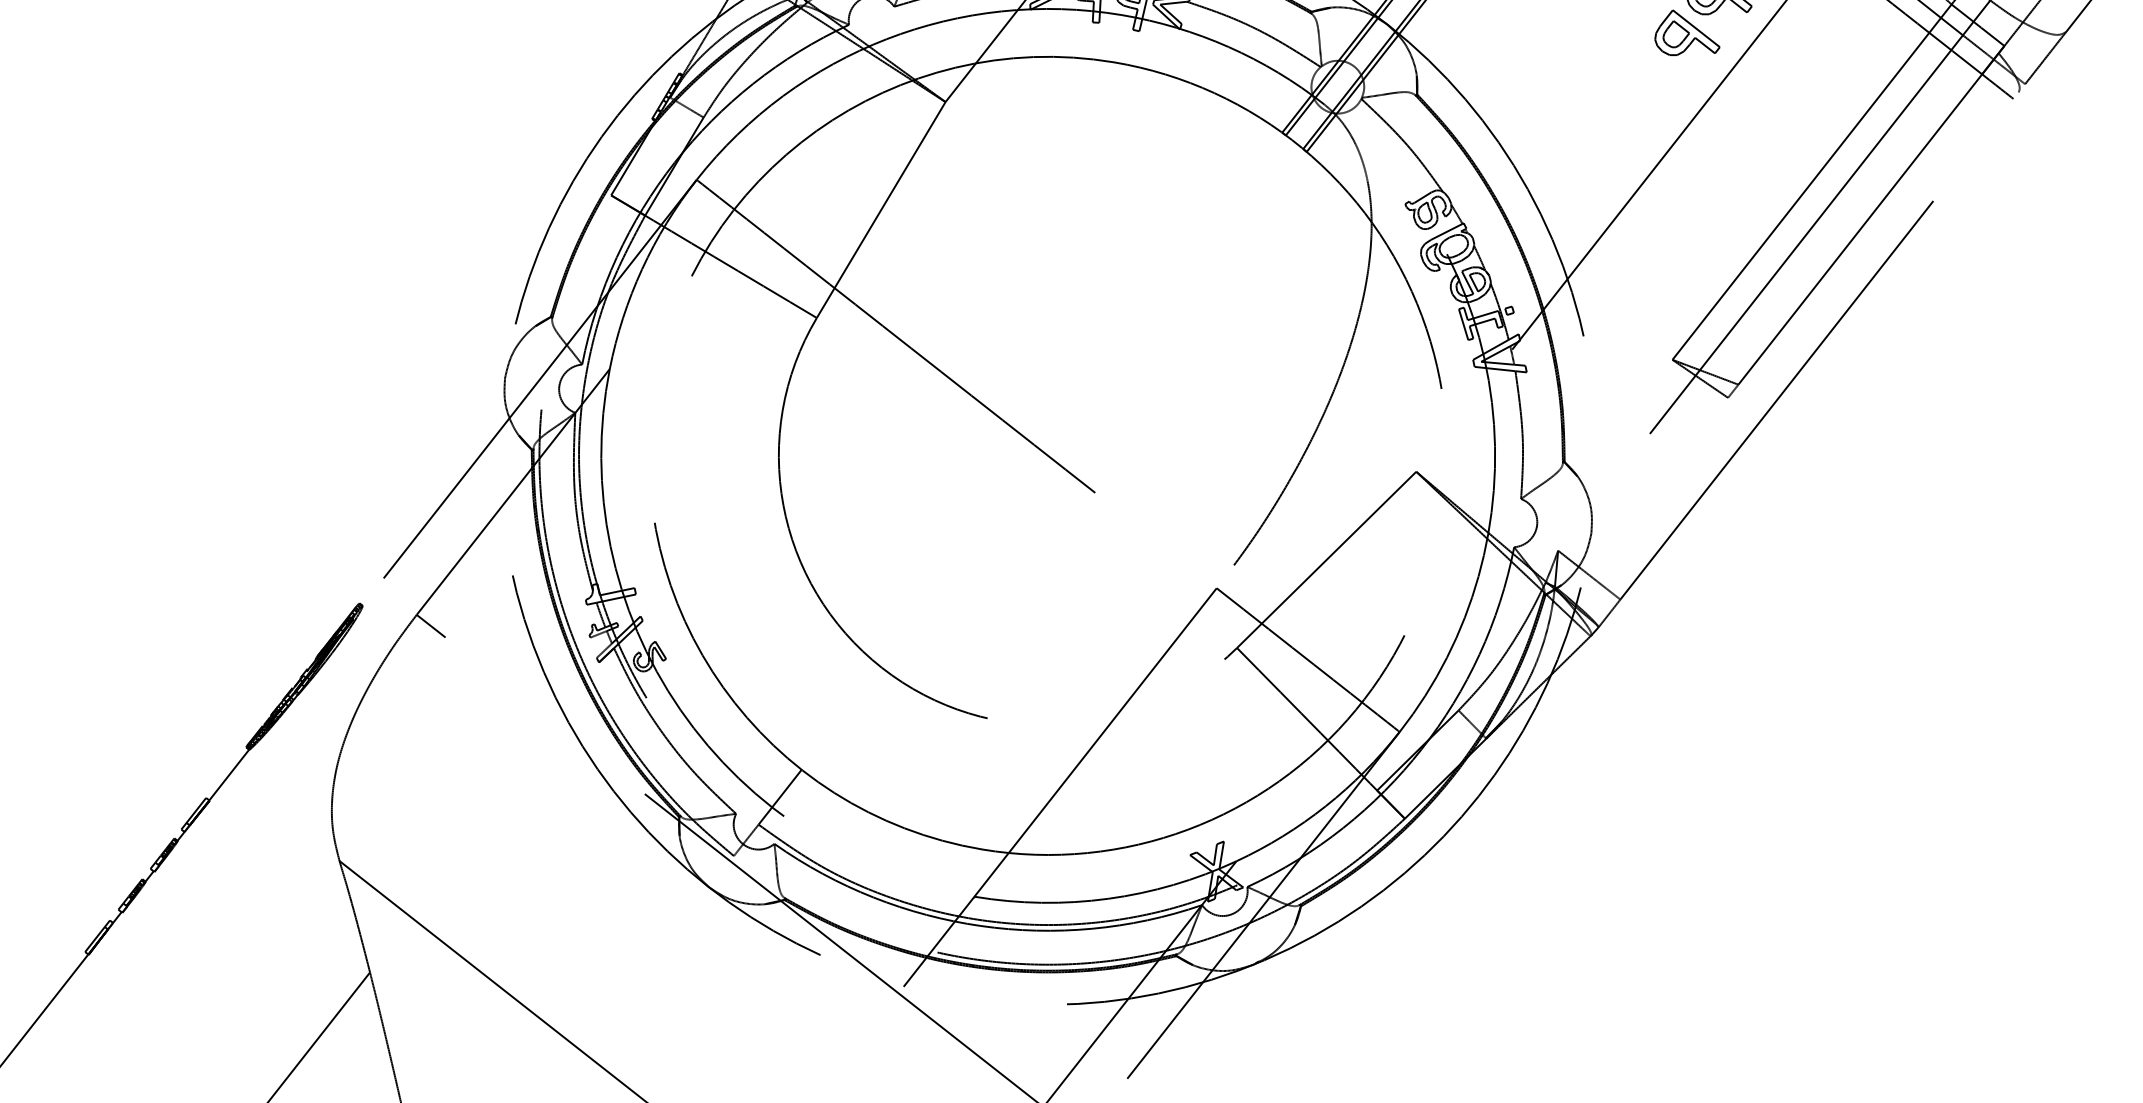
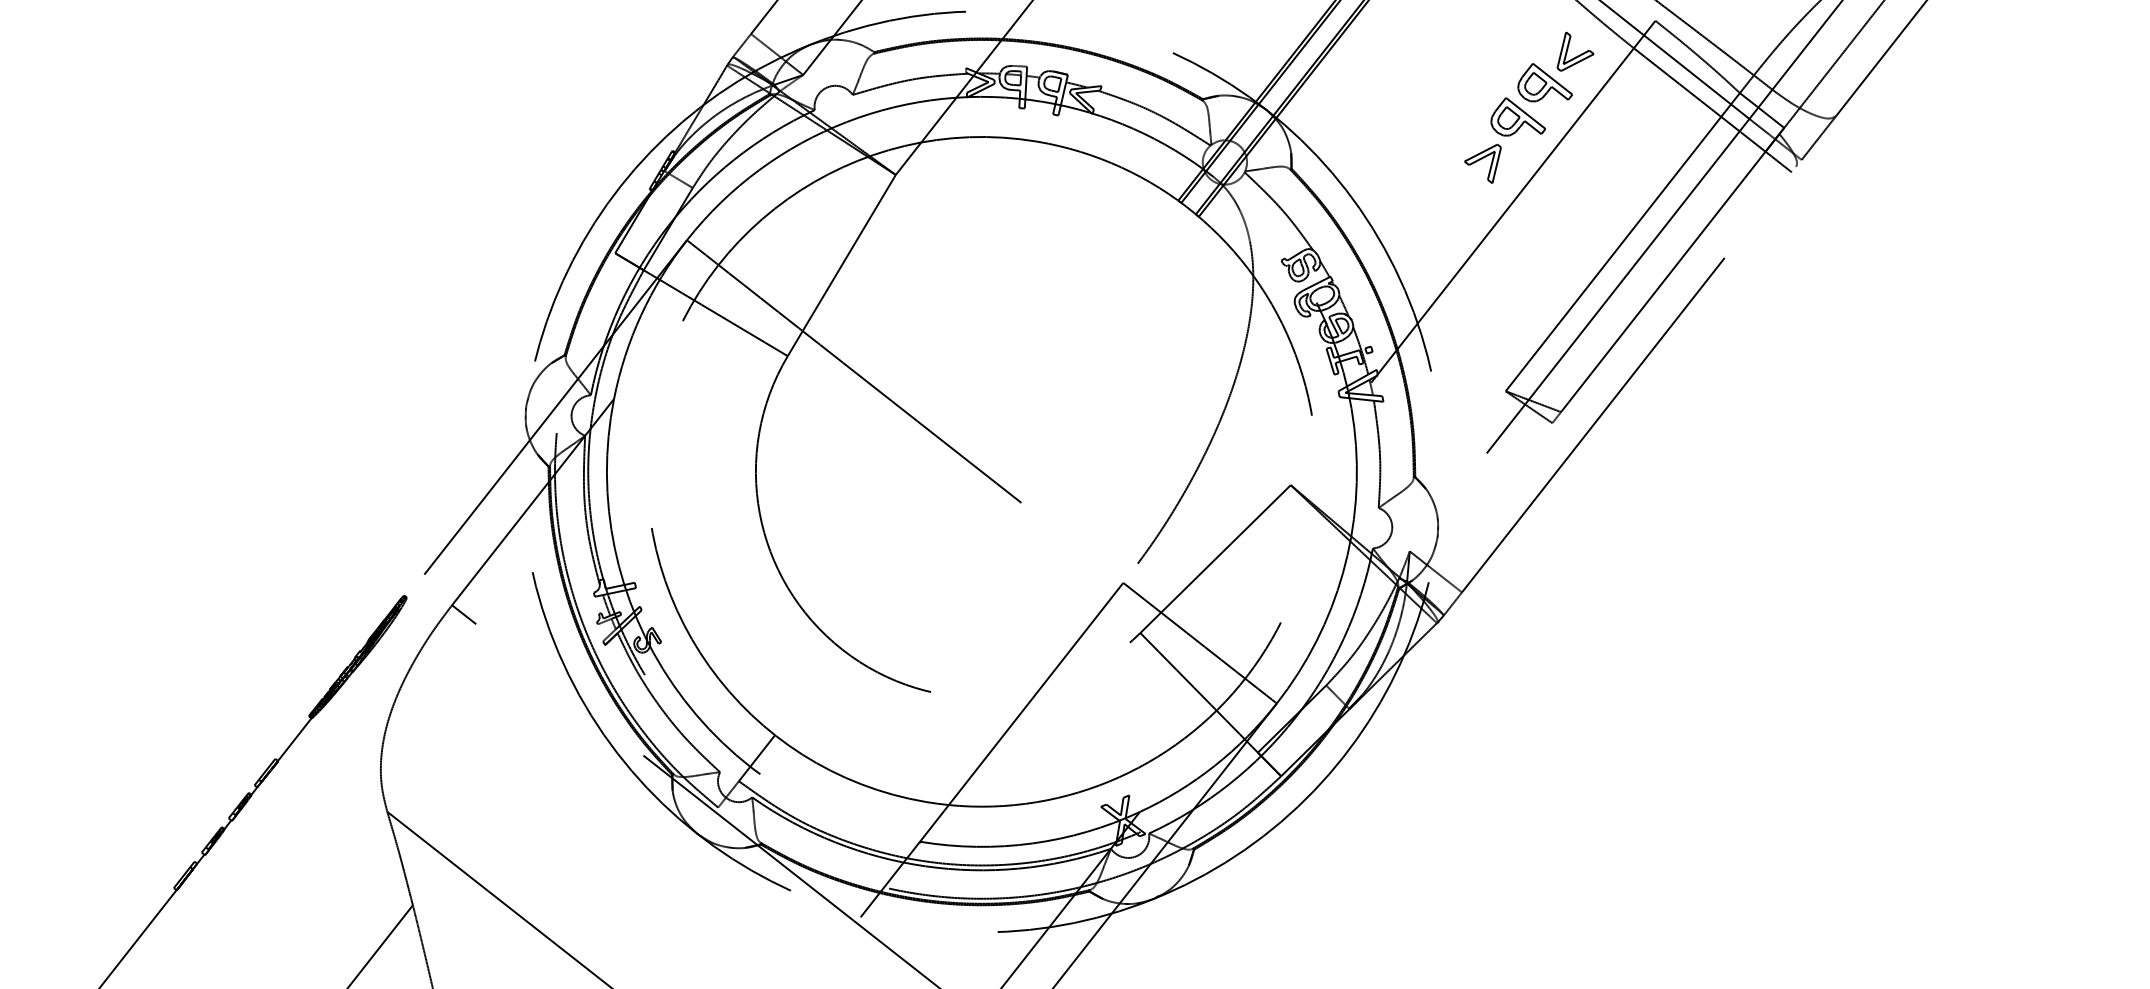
part: (1644, 88) -> (1482, 163), added

